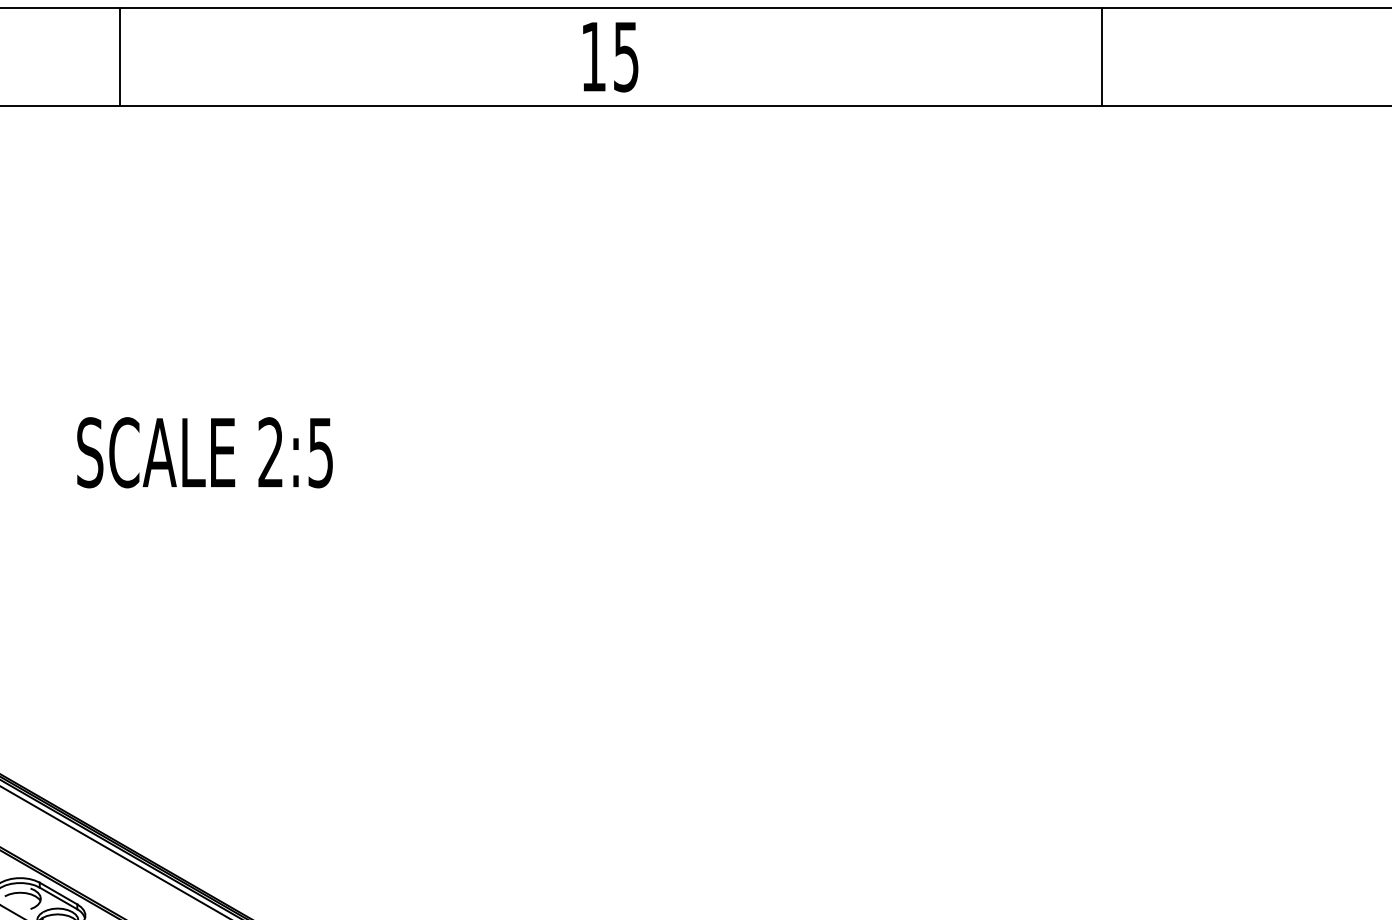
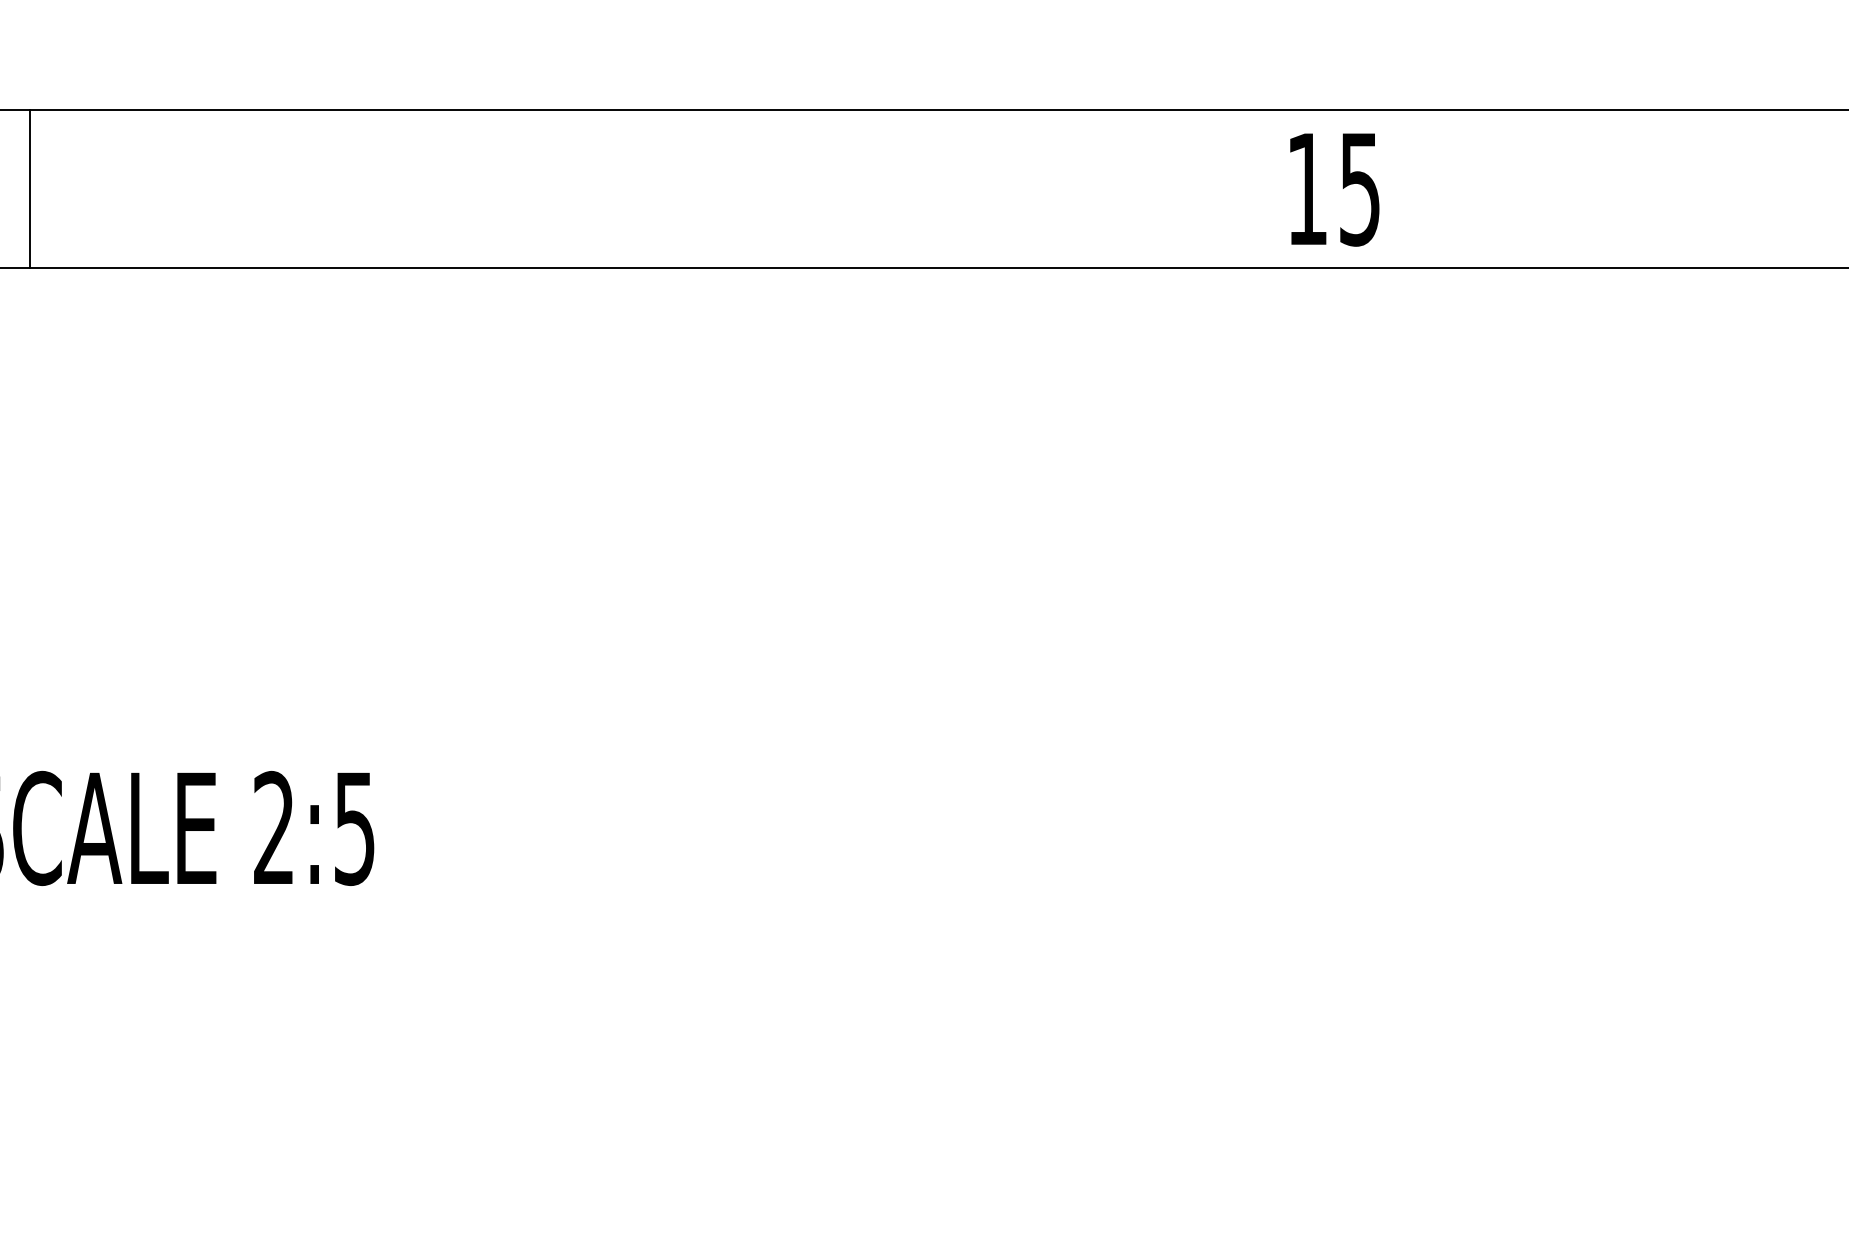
line: (1102, 56) -> (1617, 188), removed
text: (610, 57) -> (1334, 190), moved

